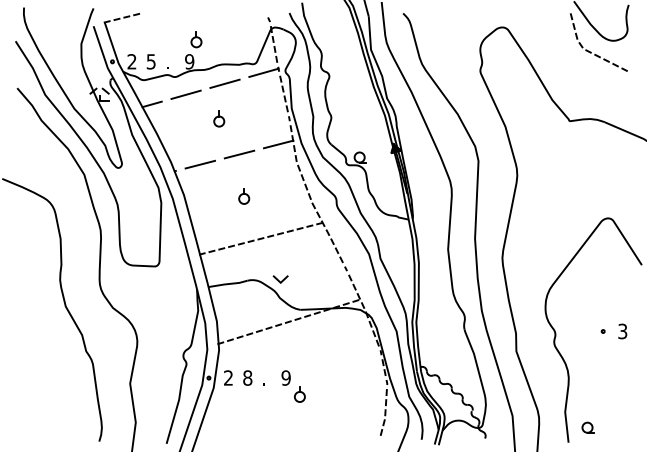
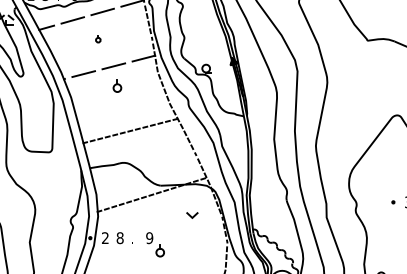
part: (219, 118) -> (98, 38), size x0.6
part: (244, 196) -> (117, 86), moved
line: (279, 280) -> (191, 216), moved

